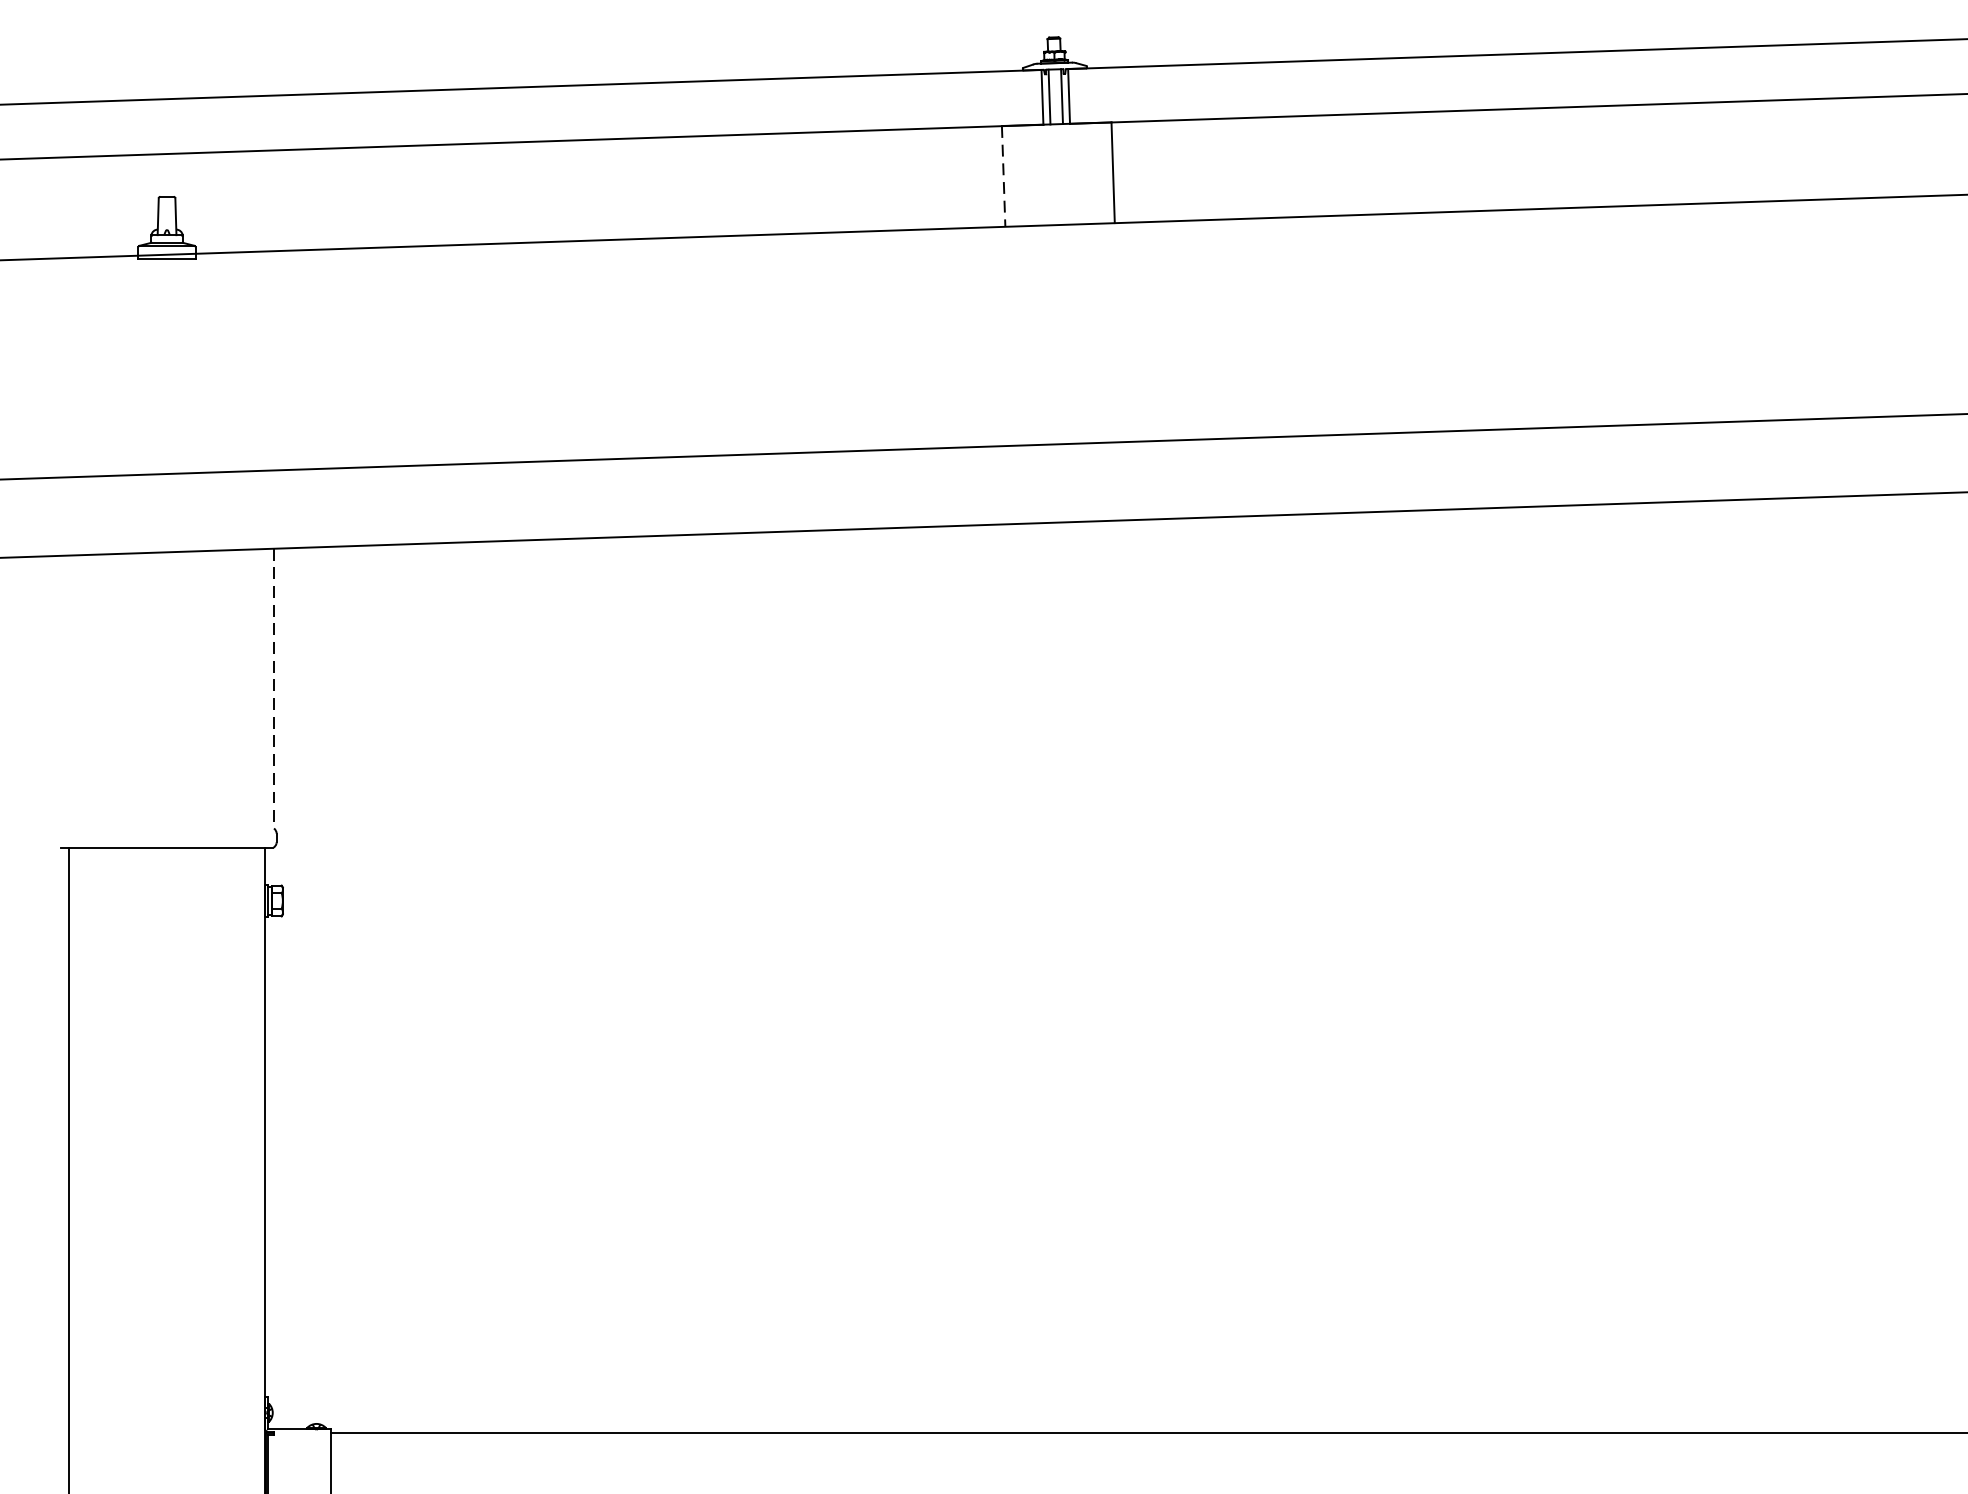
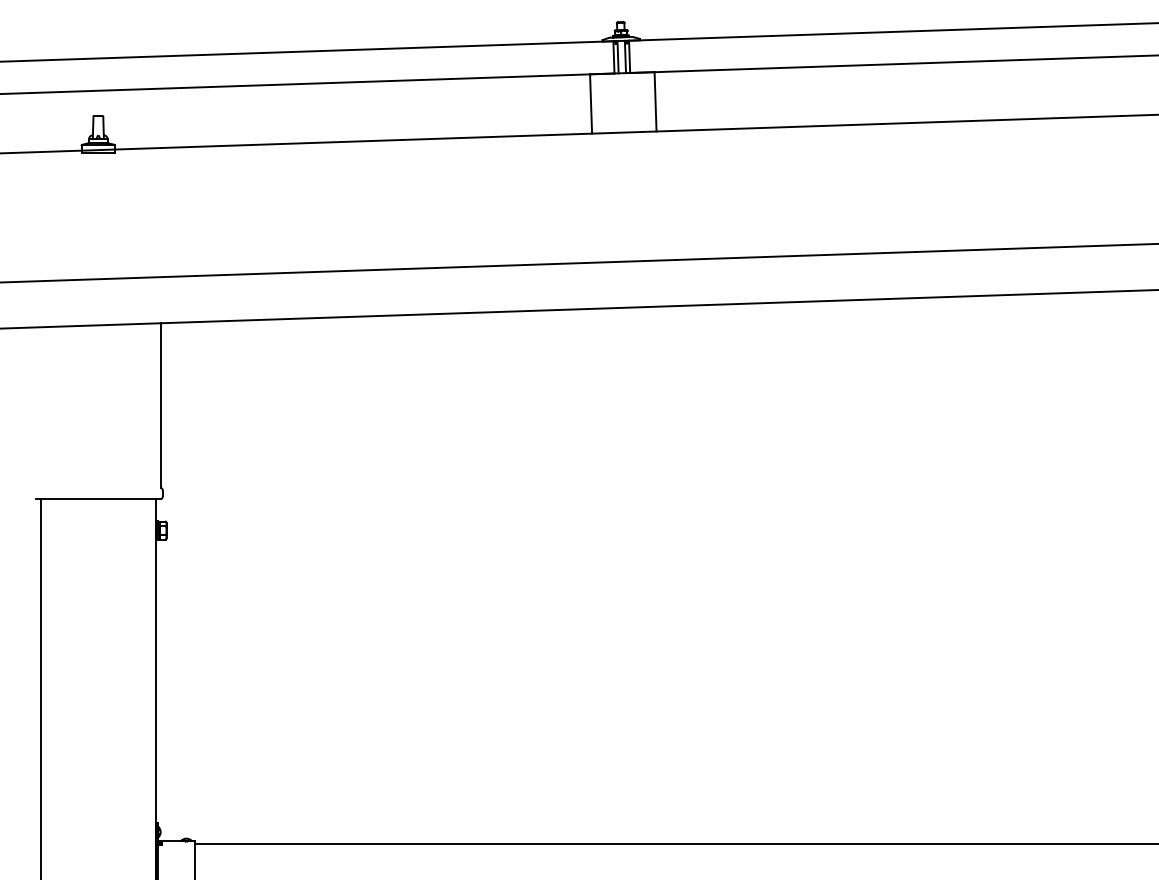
line: (1004, 175) -> (591, 103), dashed -> solid
line: (274, 690) -> (161, 406), dashed -> solid

